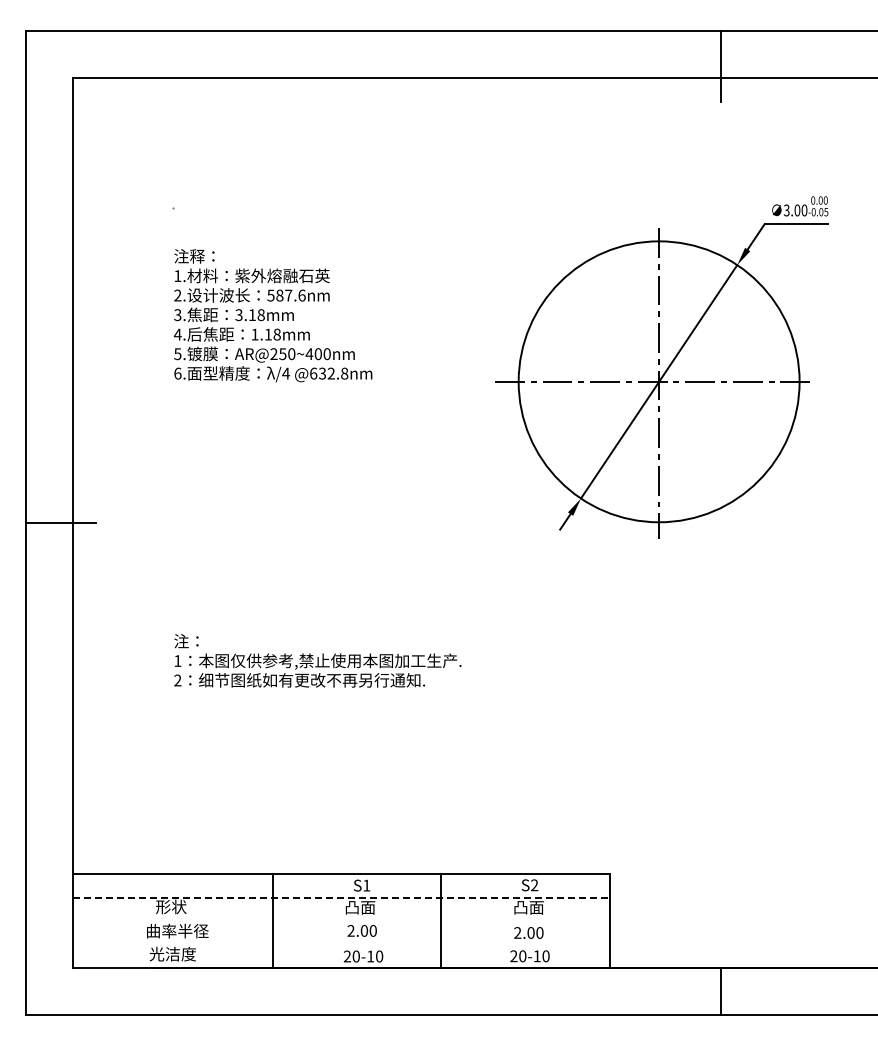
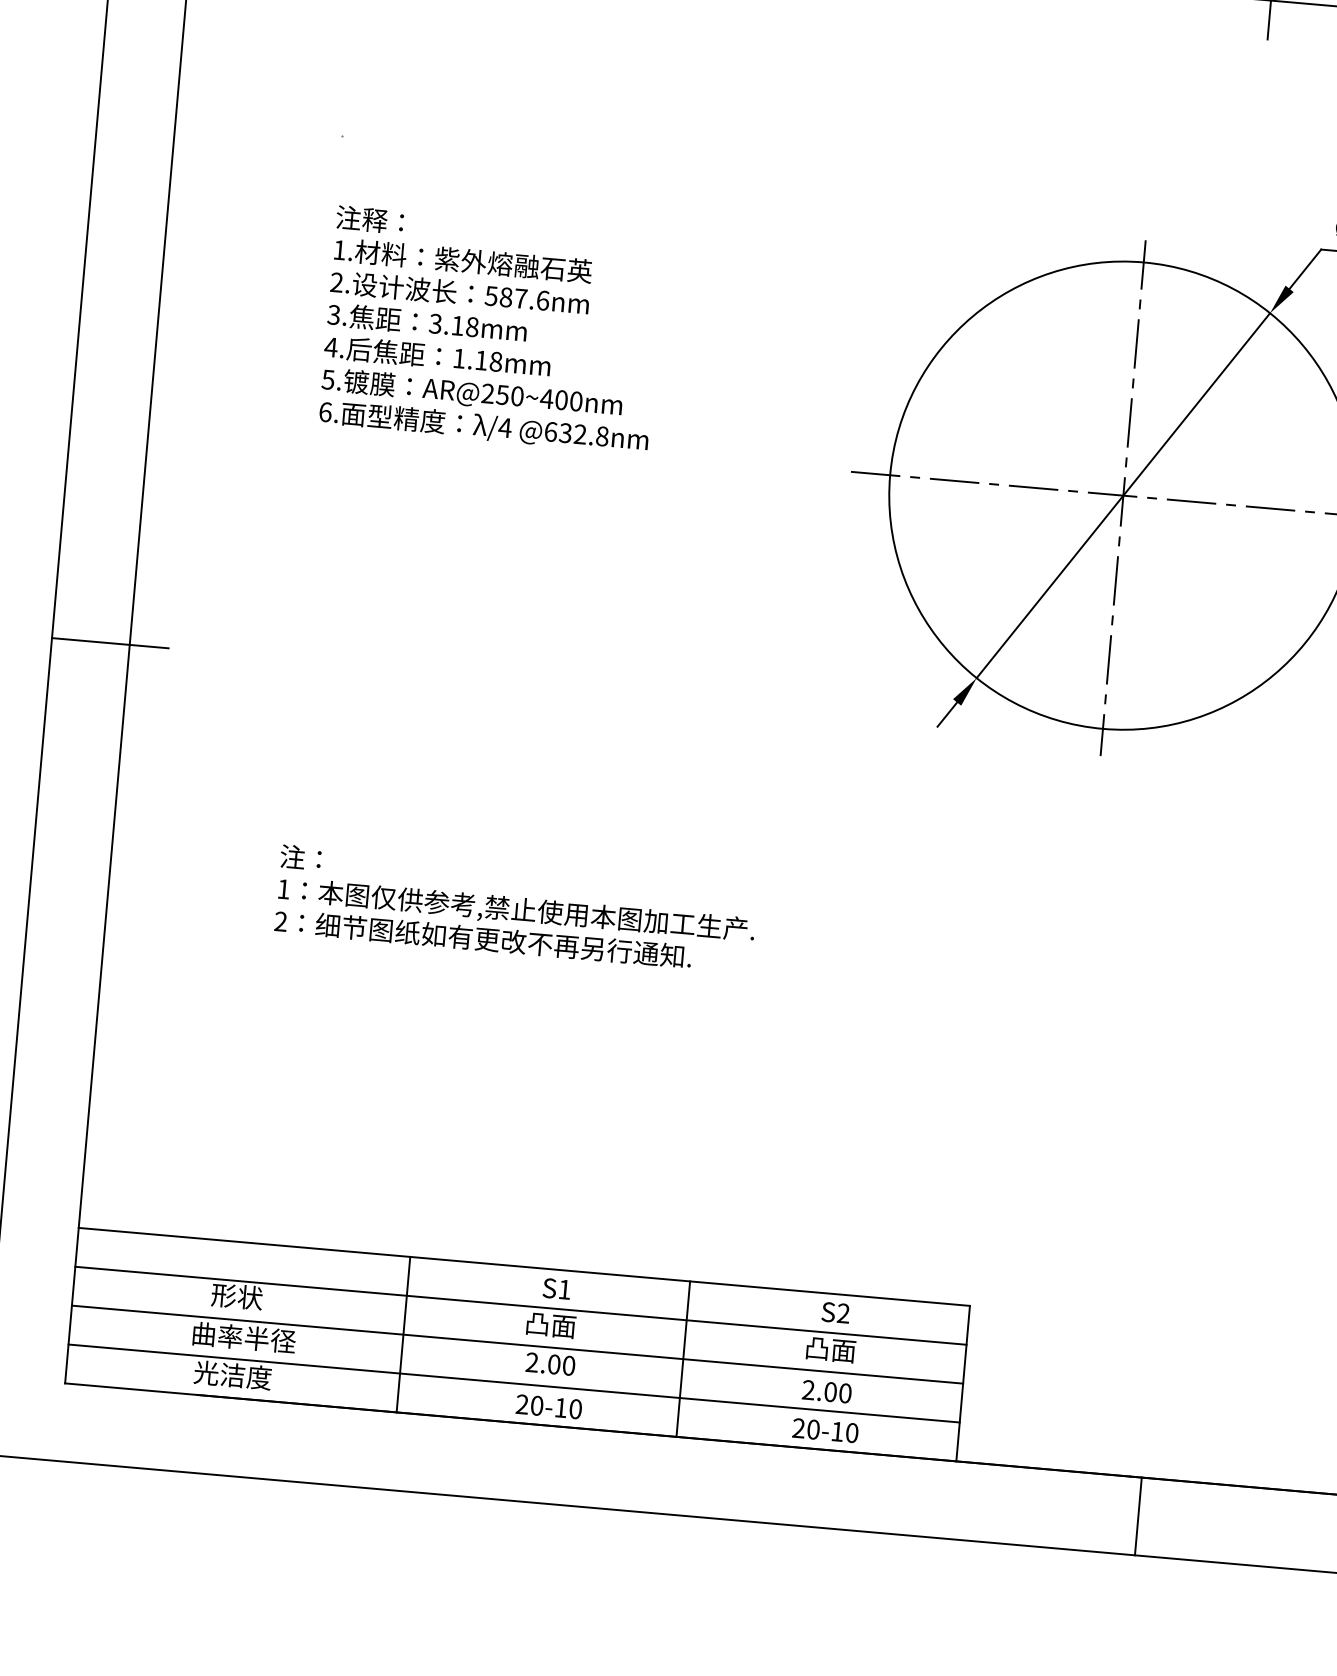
line: (341, 897) -> (521, 1305), dashed -> solid
line: (341, 920) -> (517, 1343), added
line: (341, 944) -> (514, 1383), added

